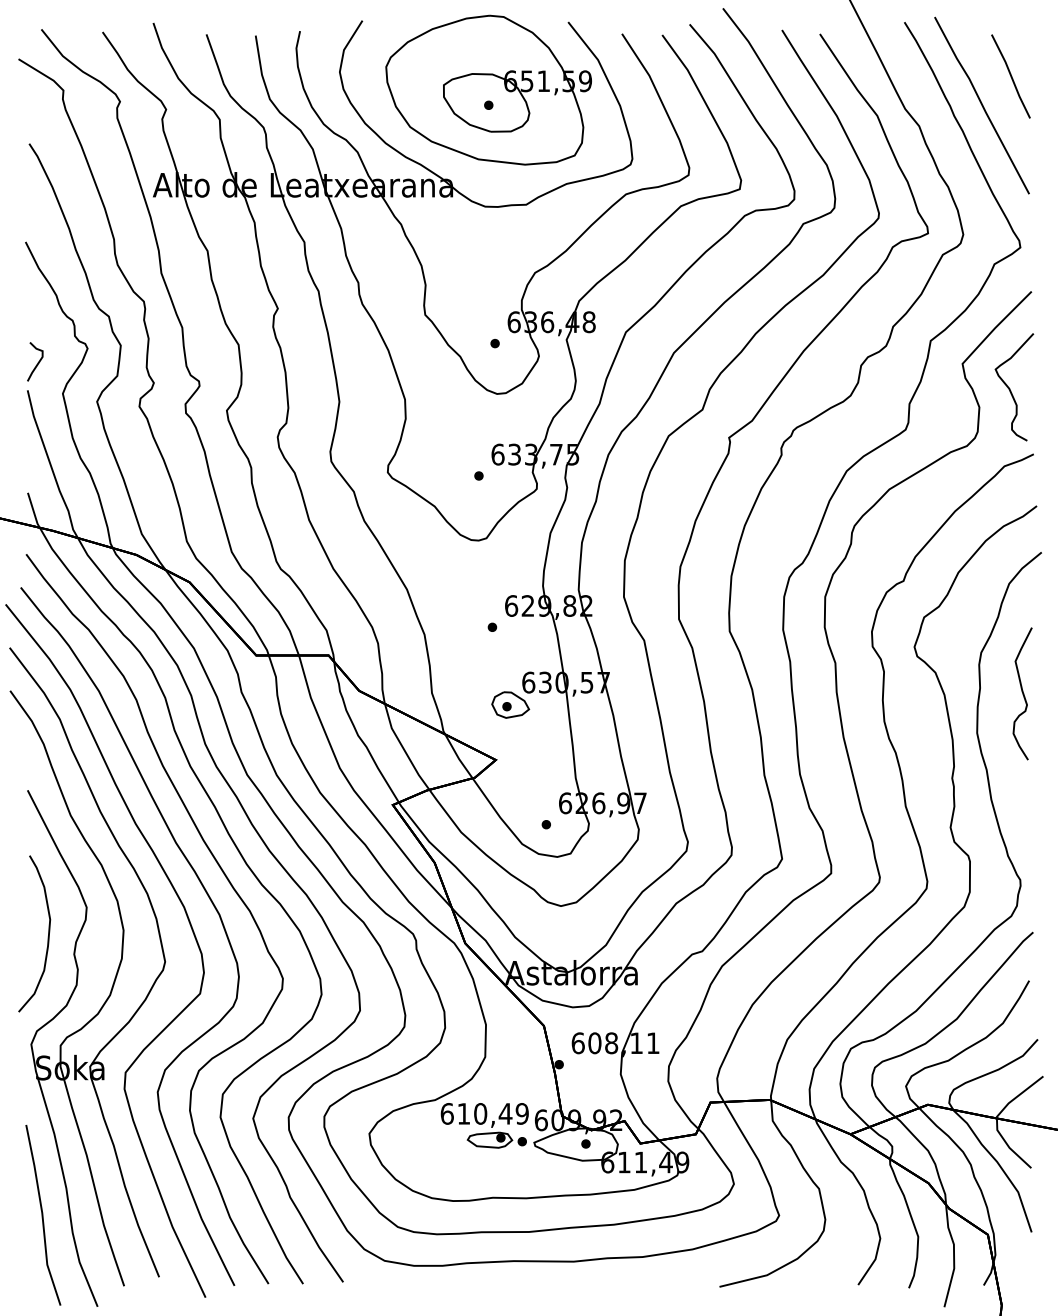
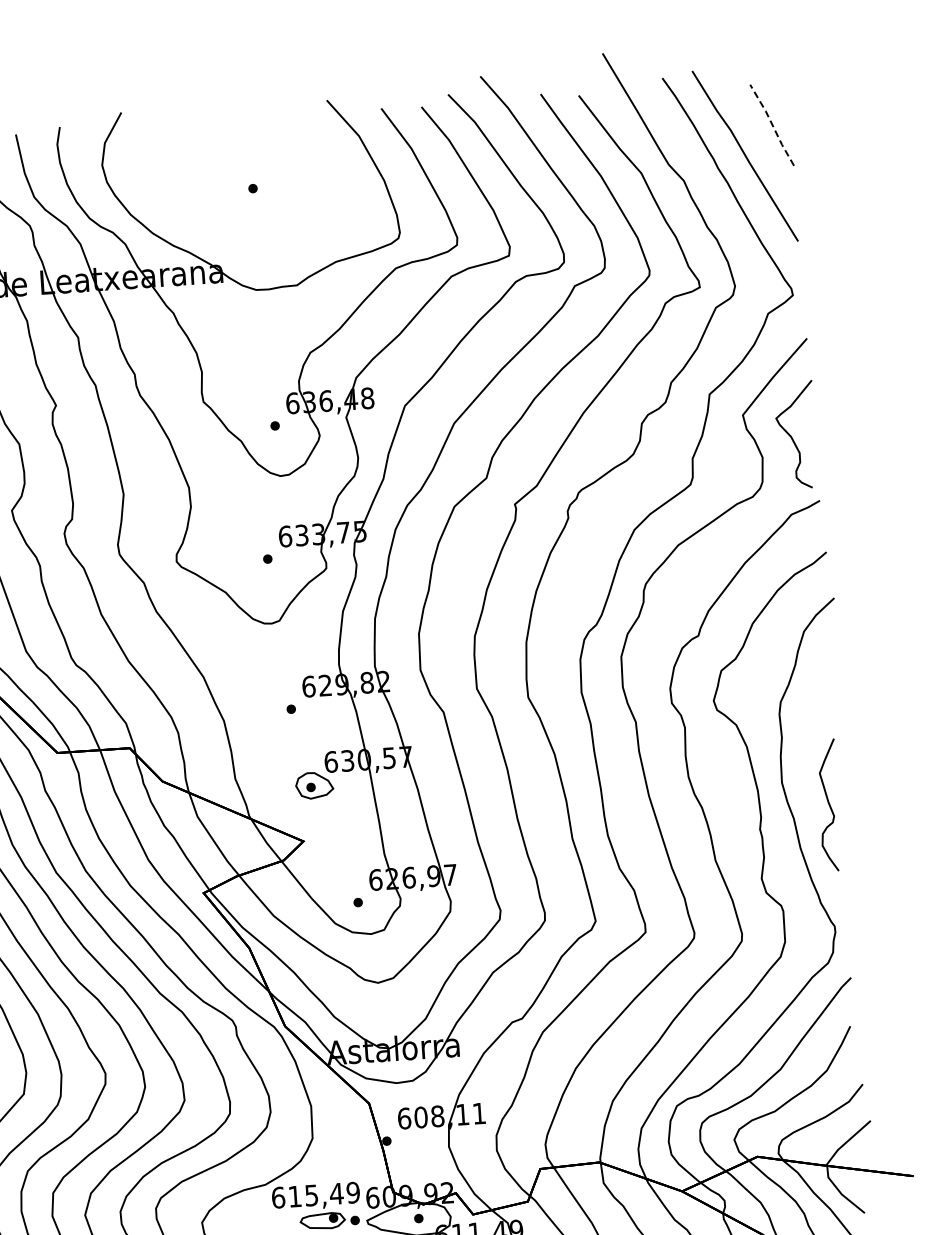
line: (1011, 76) -> (772, 125), solid -> dashed
part: (488, 89) -> (251, 172), removed
curve: (1022, 693) -> (828, 804), moved
text: (480, 1113) -> (311, 1195), 610,49 -> 615,49

